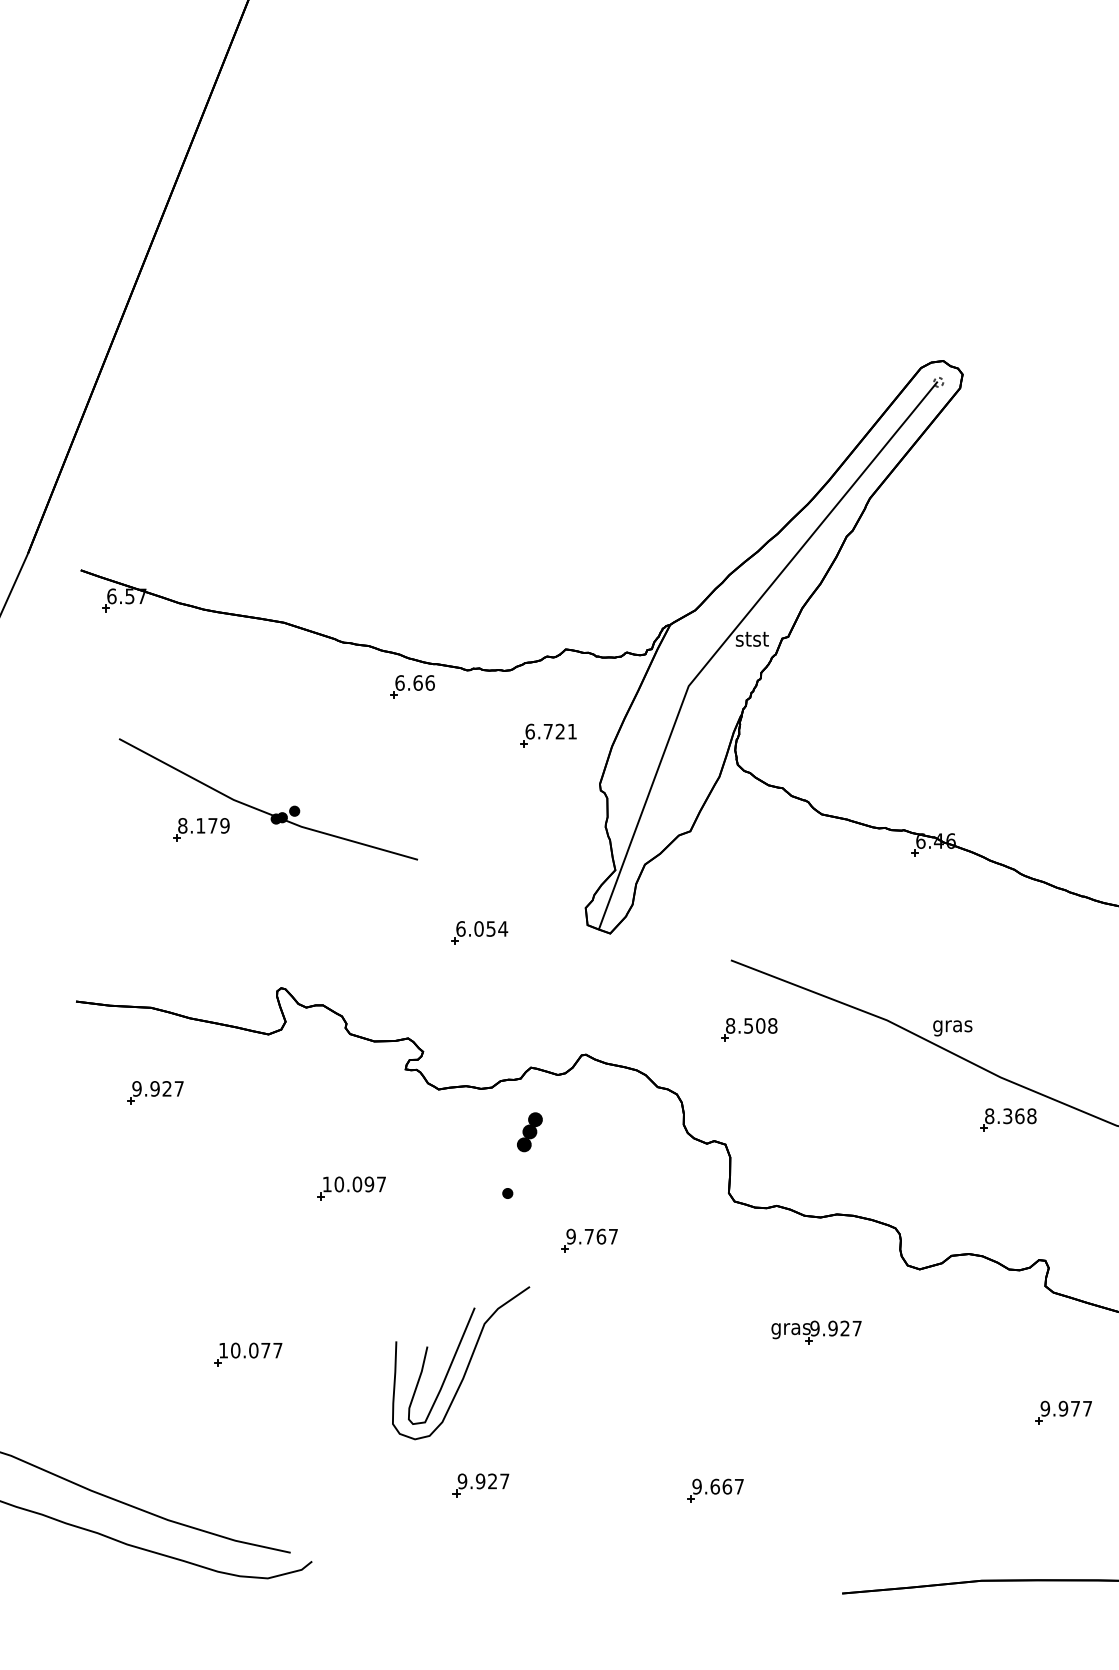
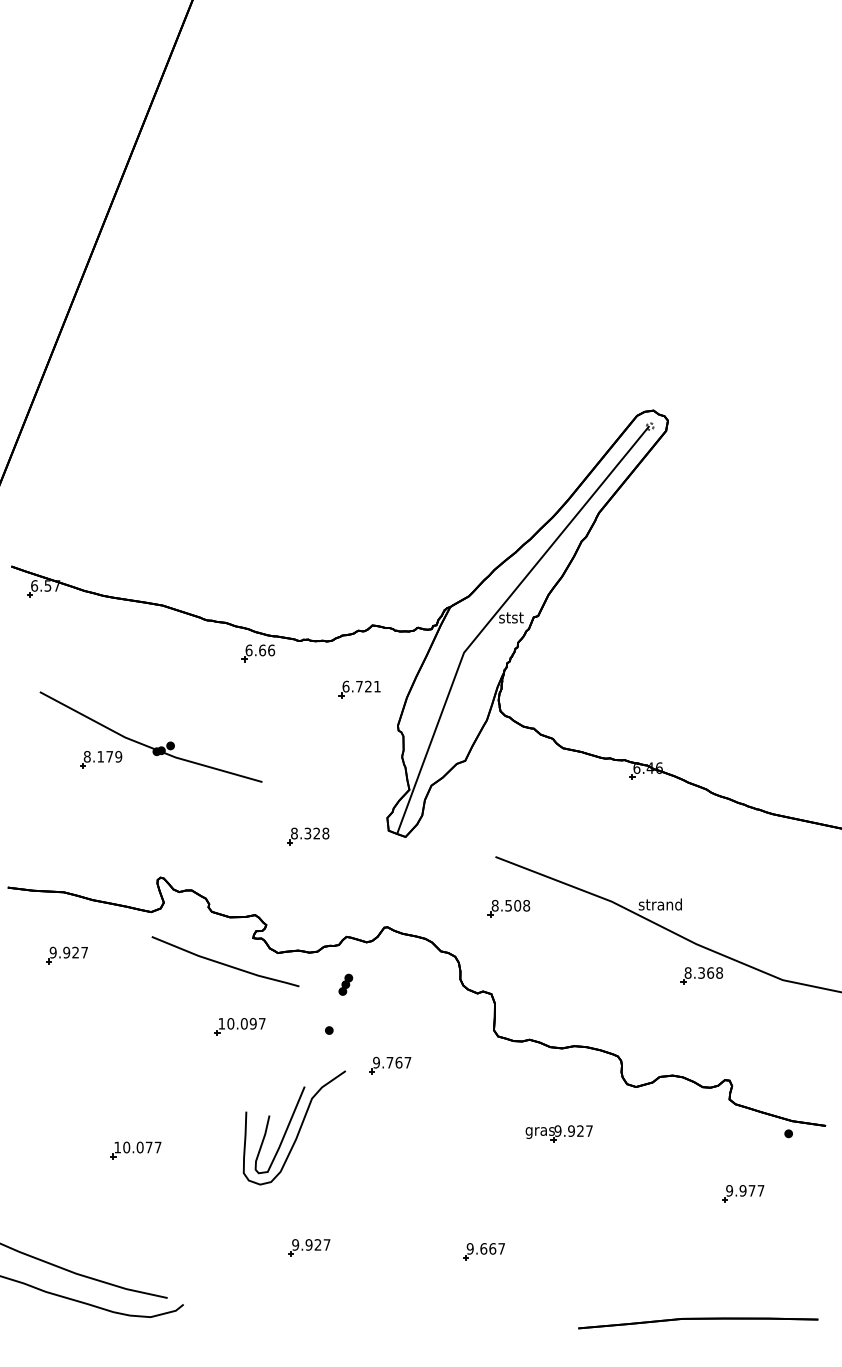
text: (482, 928) -> (310, 833), 6.054 -> 8.328
text: (951, 1025) -> (659, 905), gras -> strand
line: (368, 1103) -> (225, 963), added
part: (529, 1131) -> (345, 984), size x0.71
part: (350, 1188) -> (239, 1026), moved
part: (461, 1362) -> (294, 1127), moved

